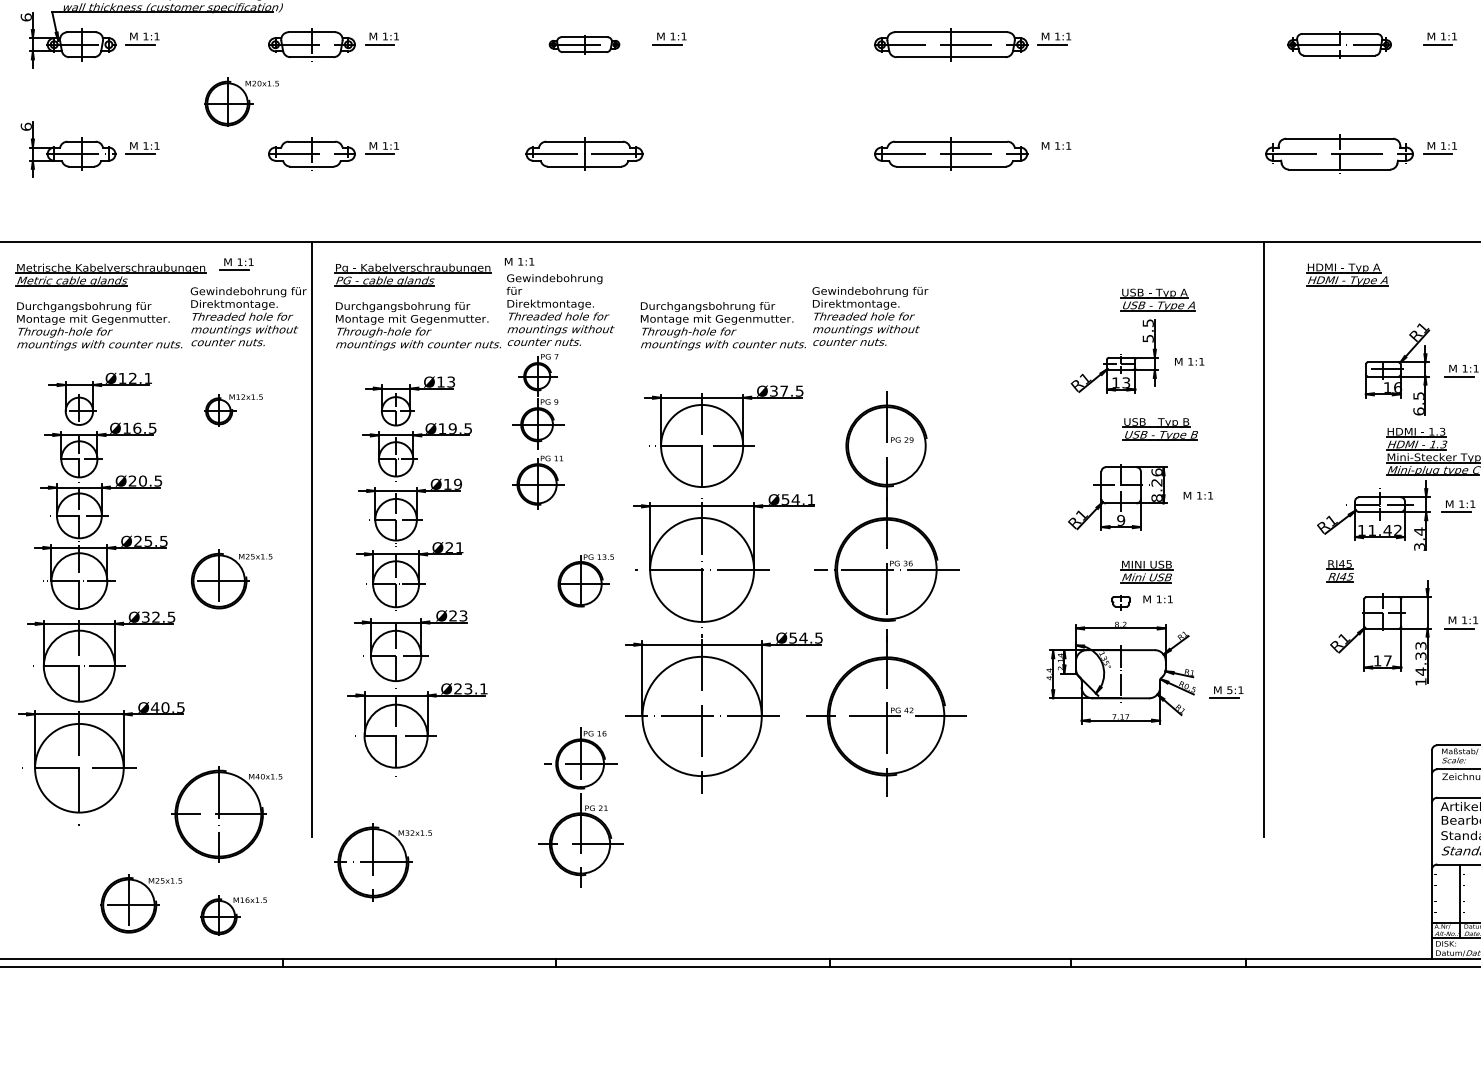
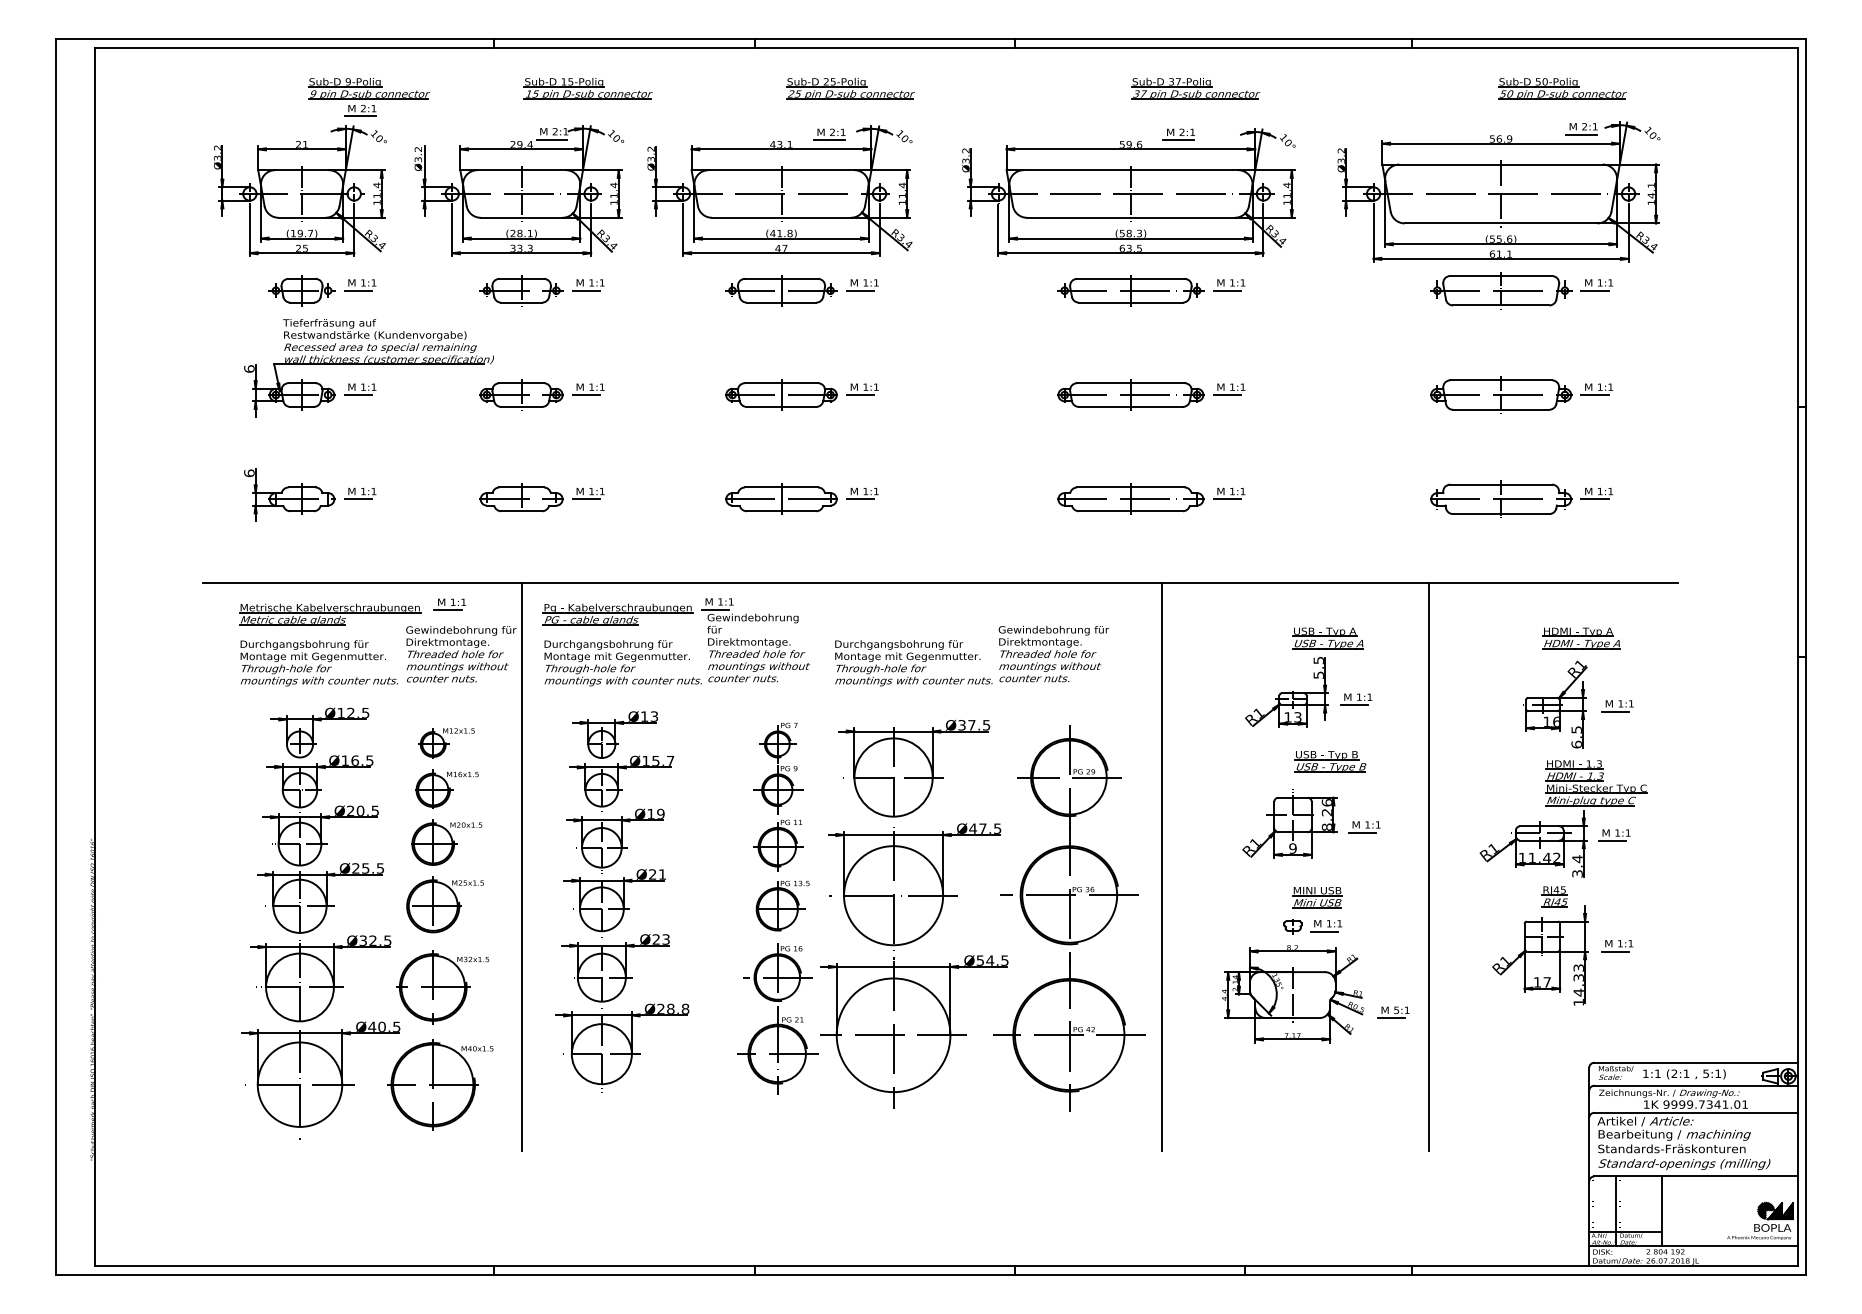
part: (584, 44) -> (781, 394), size x1.67
part: (1339, 44) -> (1501, 394), size x1.43
part: (241, 101) -> (446, 842), moved
part: (669, 148) -> (862, 493), added
line: (1051, 154) -> (1226, 499), added
line: (515, 269) -> (715, 609), added
part: (1347, 274) -> (1581, 638), moved
line: (1184, 370) -> (1353, 705), added
text: (148, 378) -> (365, 713), Ø12.1 -> Ø12.5
text: (460, 428) -> (663, 760), Ø19.5 -> Ø15.7
part: (538, 431) -> (778, 796), moved
line: (886, 445) -> (1069, 777), added
text: (798, 499) -> (985, 828), Ø54.1 -> Ø47.5
line: (1194, 503) -> (1362, 832), added
line: (984, 539) -> (1162, 866), added
part: (1339, 570) -> (1554, 896), moved
line: (1153, 607) -> (1323, 931), added
text: (476, 688) -> (678, 1008), Ø23.1 -> Ø28.8
part: (580, 806) -> (777, 1018), moved
part: (226, 814) -> (440, 1084), moved
part: (383, 862) -> (442, 987), moved
part: (140, 903) -> (358, 1213), removed
part: (233, 914) -> (446, 788), moved

